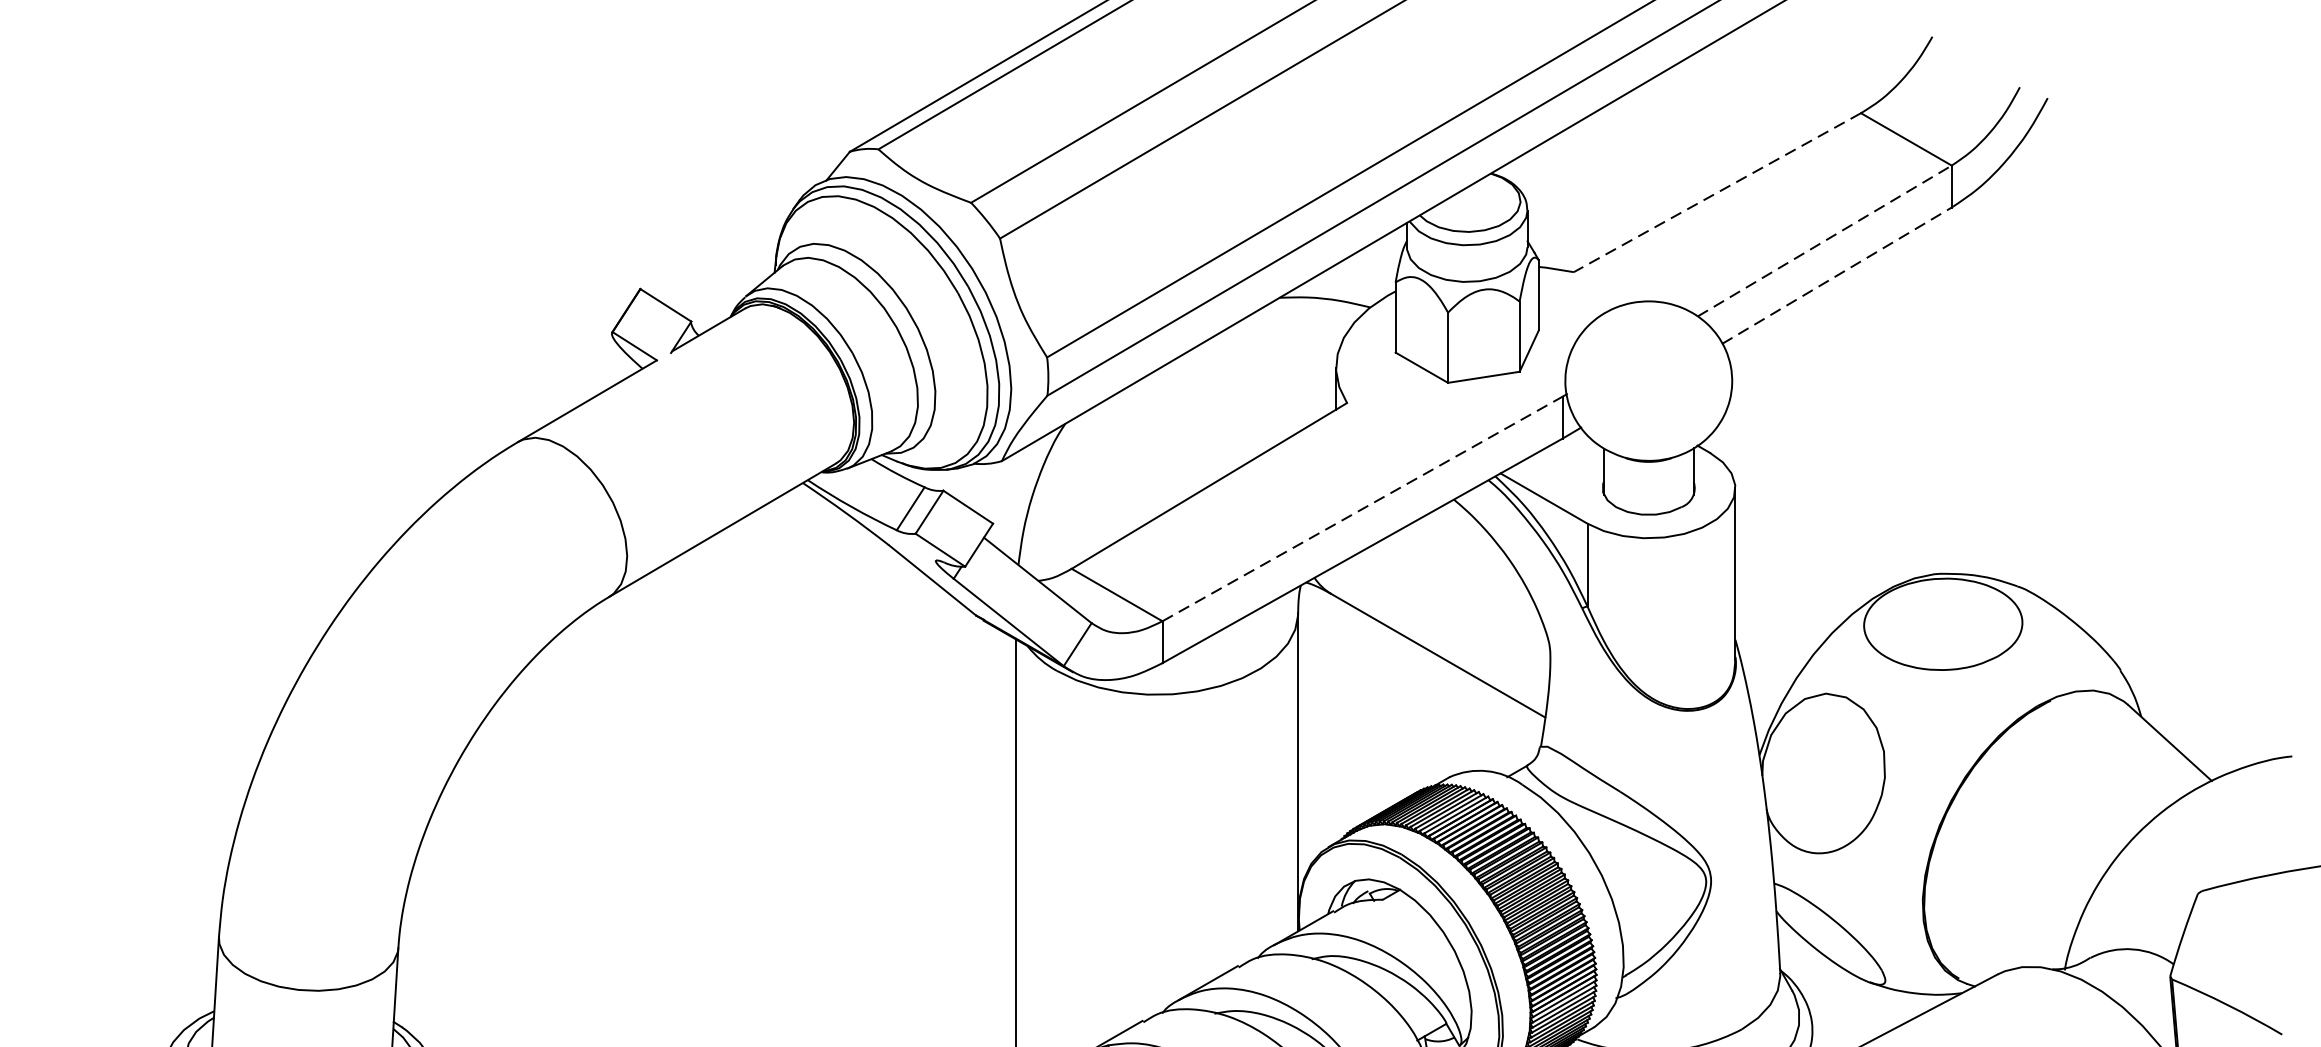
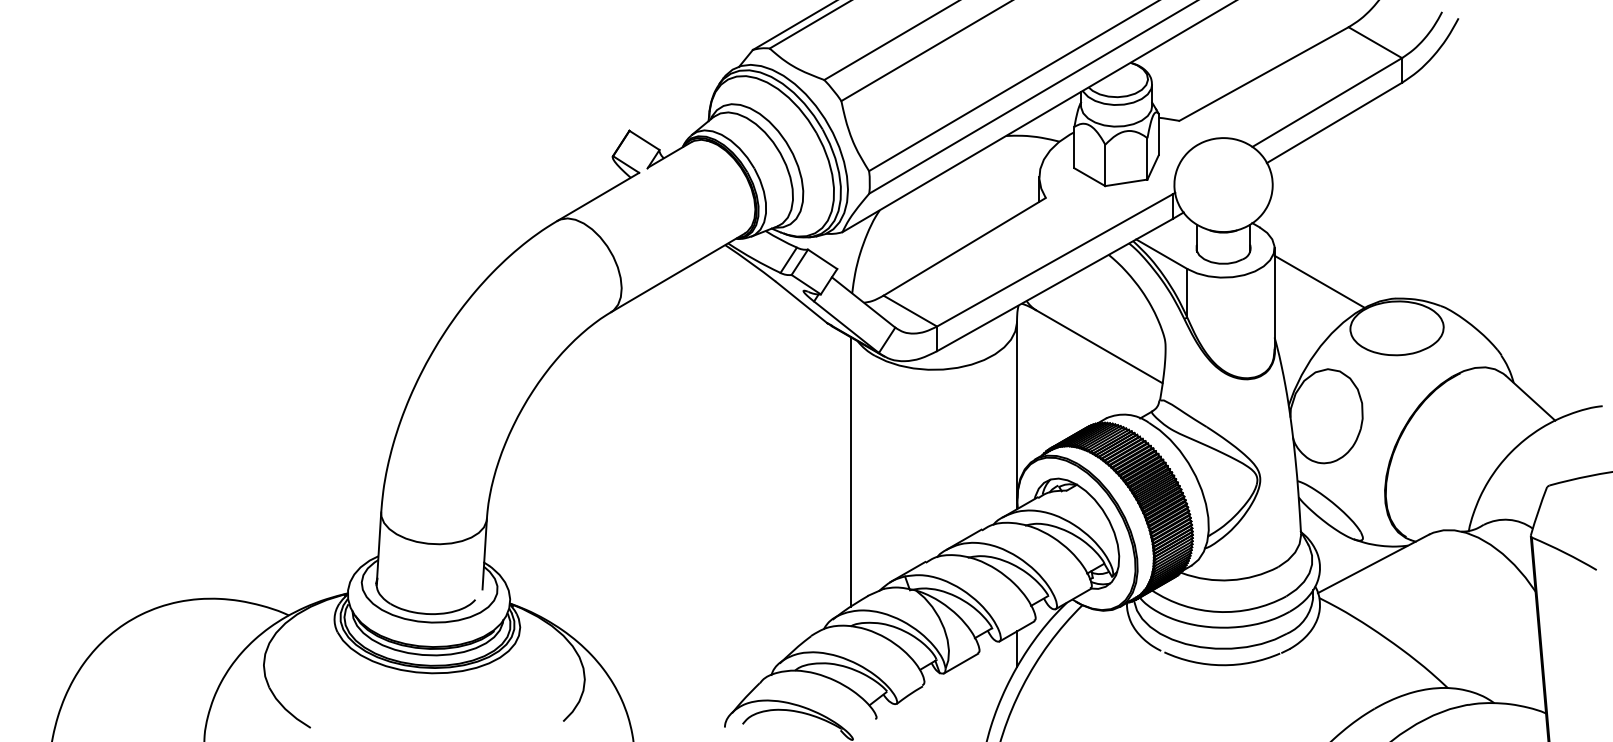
line: (1716, 193) -> (1263, 74), dashed -> solid
line: (1825, 240) -> (1327, 102), dashed -> solid
line: (1837, 274) -> (1334, 122), dashed -> solid
line: (1363, 509) -> (1055, 260), dashed -> solid
line: (1811, 544) -> (1319, 281), added

